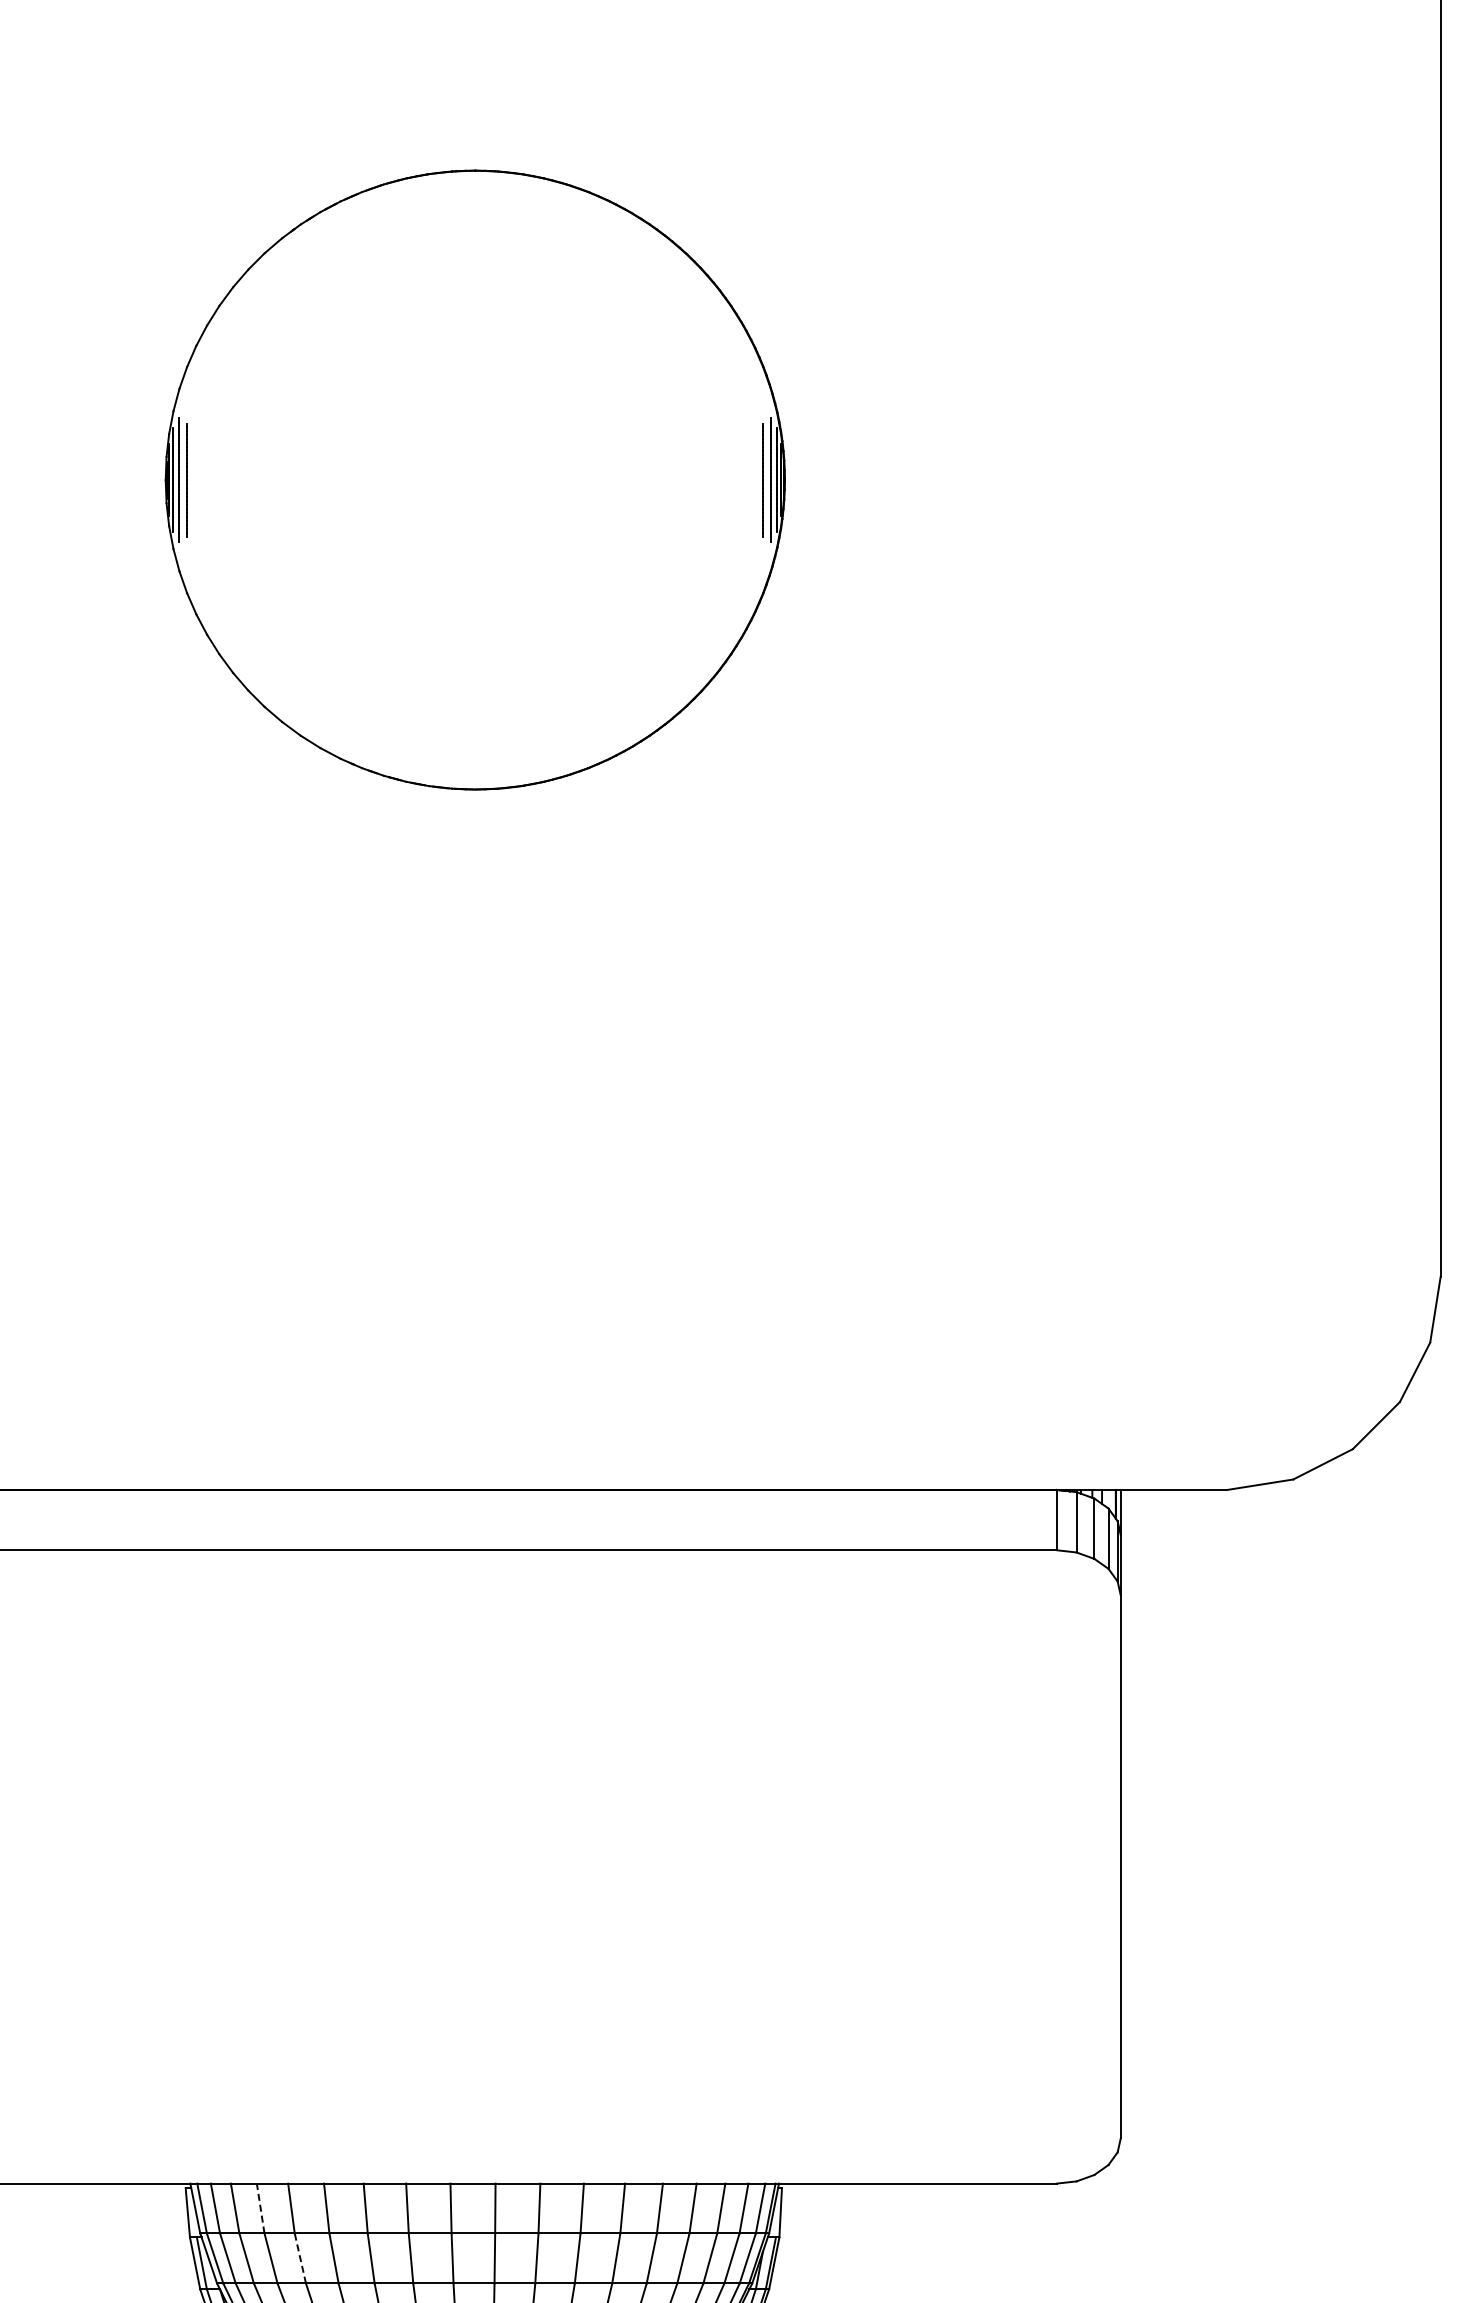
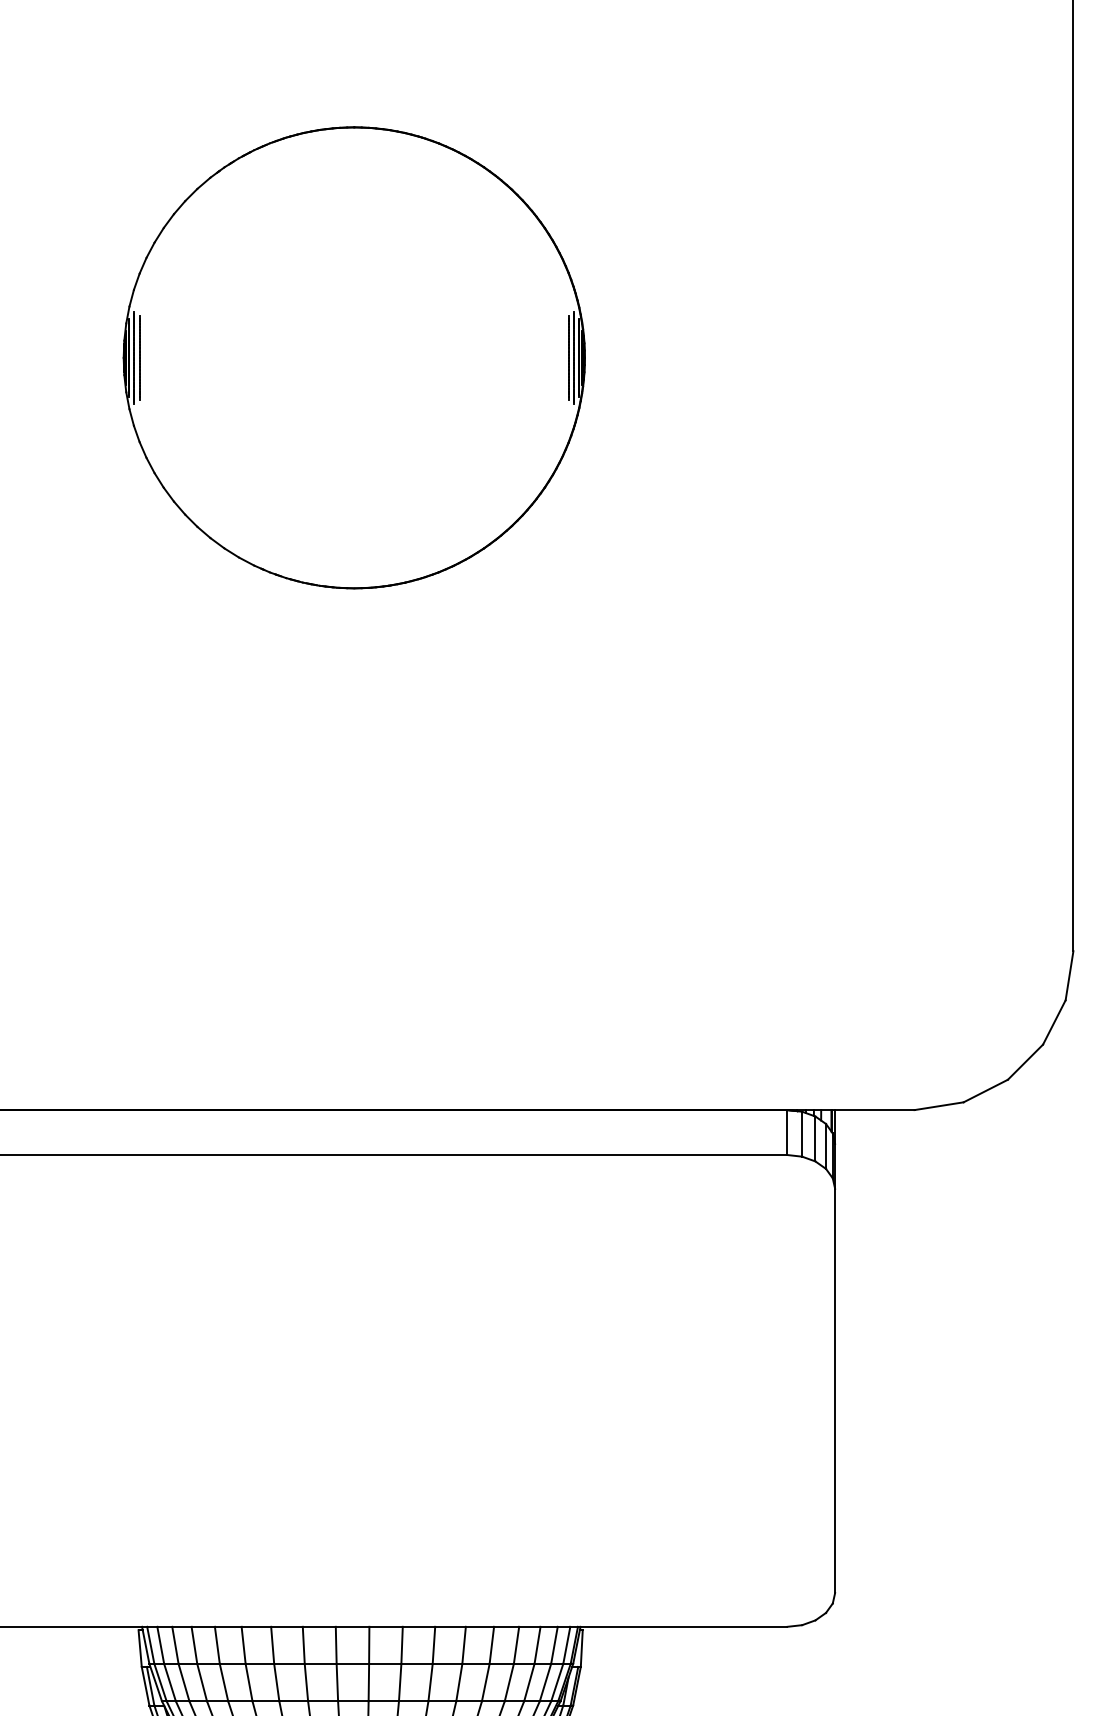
line: (260, 2208) -> (194, 1645), dashed -> solid
line: (300, 2258) -> (224, 1682), dashed -> solid

